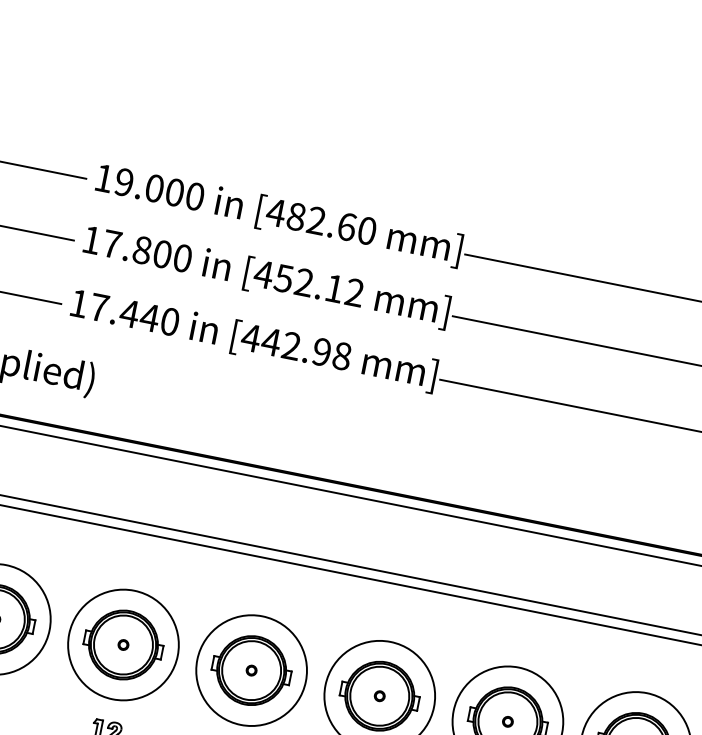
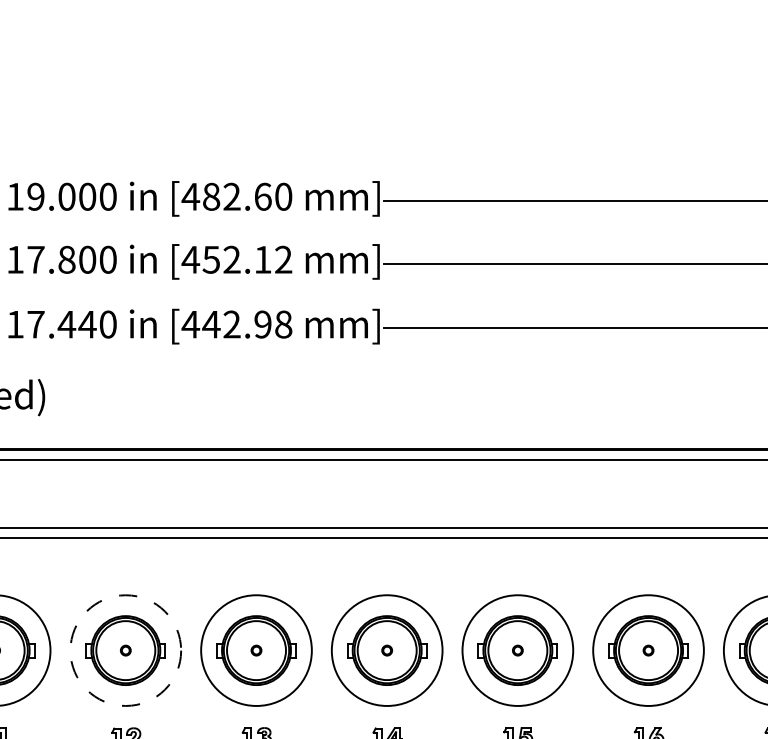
circle: (123, 644) -> (125, 650), solid -> dashed

